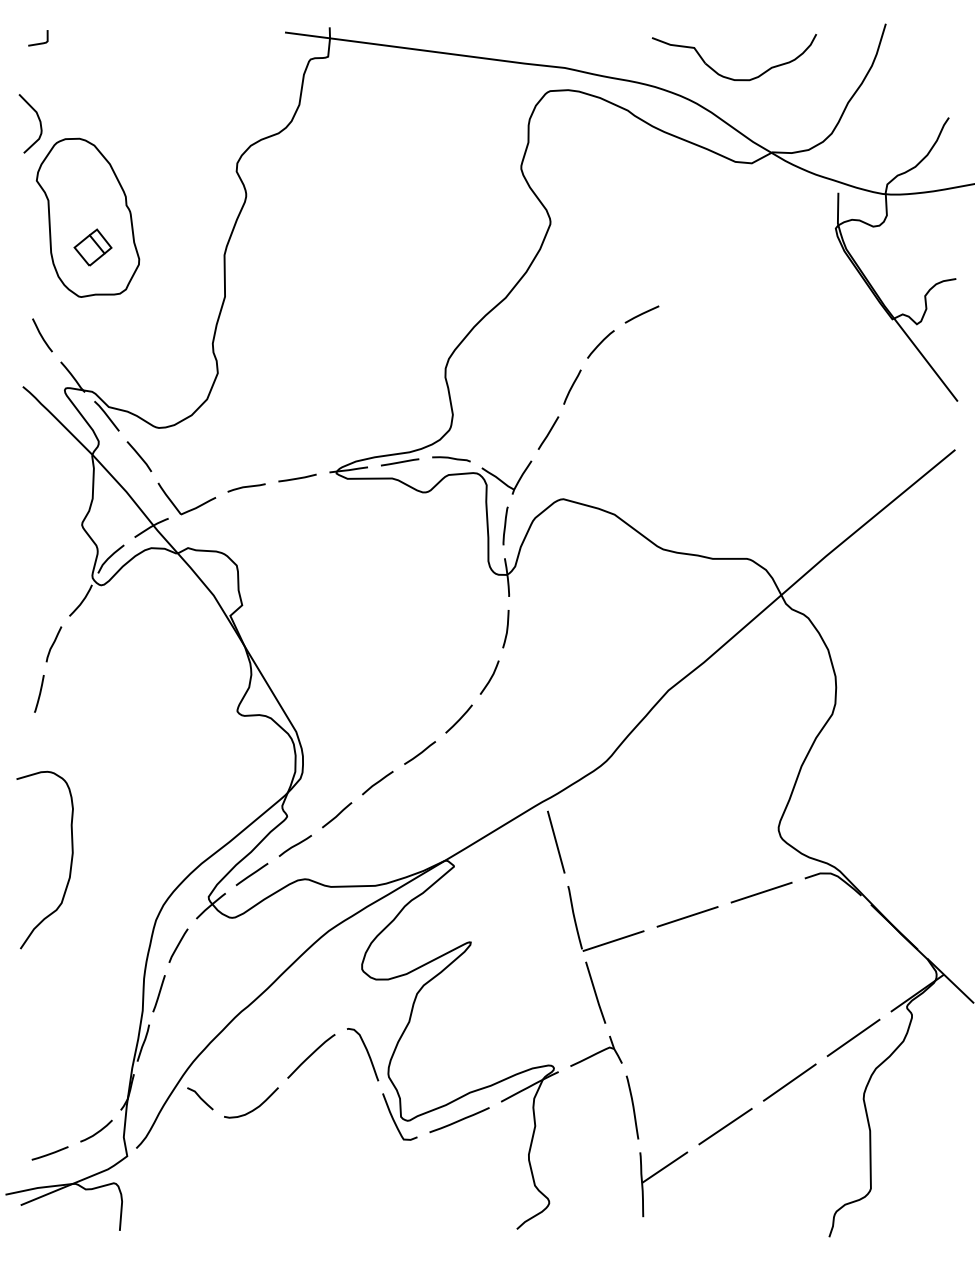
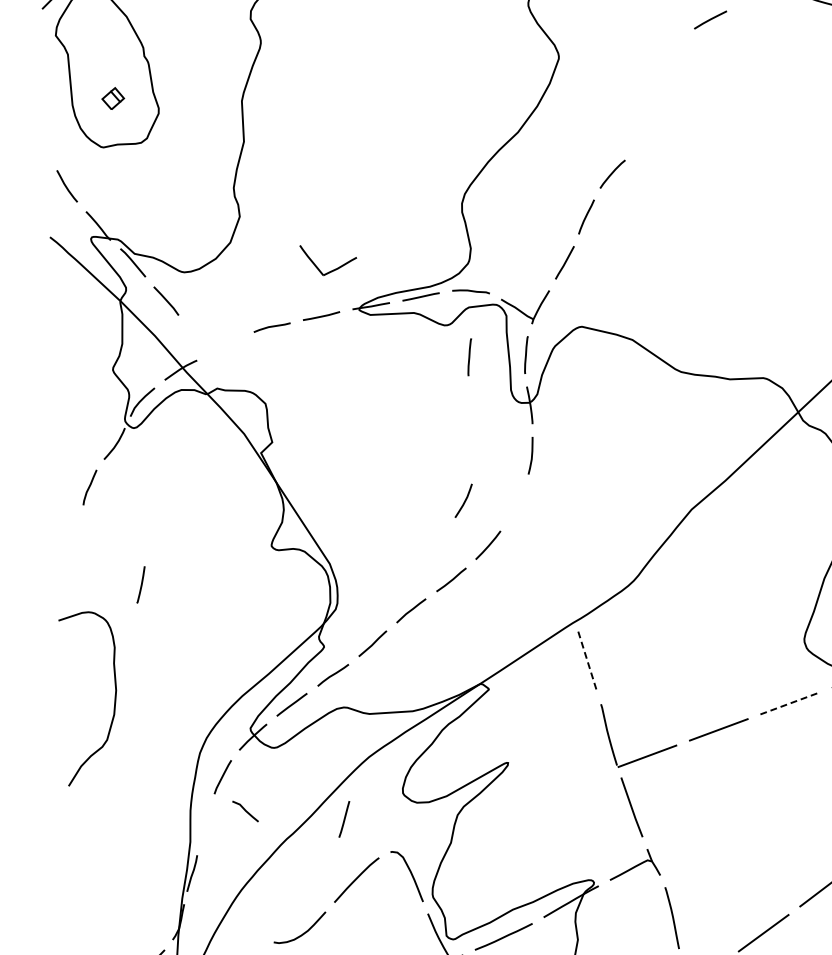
part: (92, 247) -> (112, 98), size x0.6
line: (641, 314) -> (710, 20), moved
part: (189, 509) -> (331, 270), moved
line: (447, 525) -> (469, 356), added
curve: (490, 677) -> (464, 500), moved
line: (39, 693) -> (141, 584), moved
line: (556, 842) -> (588, 662), solid -> dashed
line: (762, 892) -> (791, 703), solid -> dashed
line: (158, 993) -> (343, 819), moved
line: (200, 1098) -> (245, 811), moved

